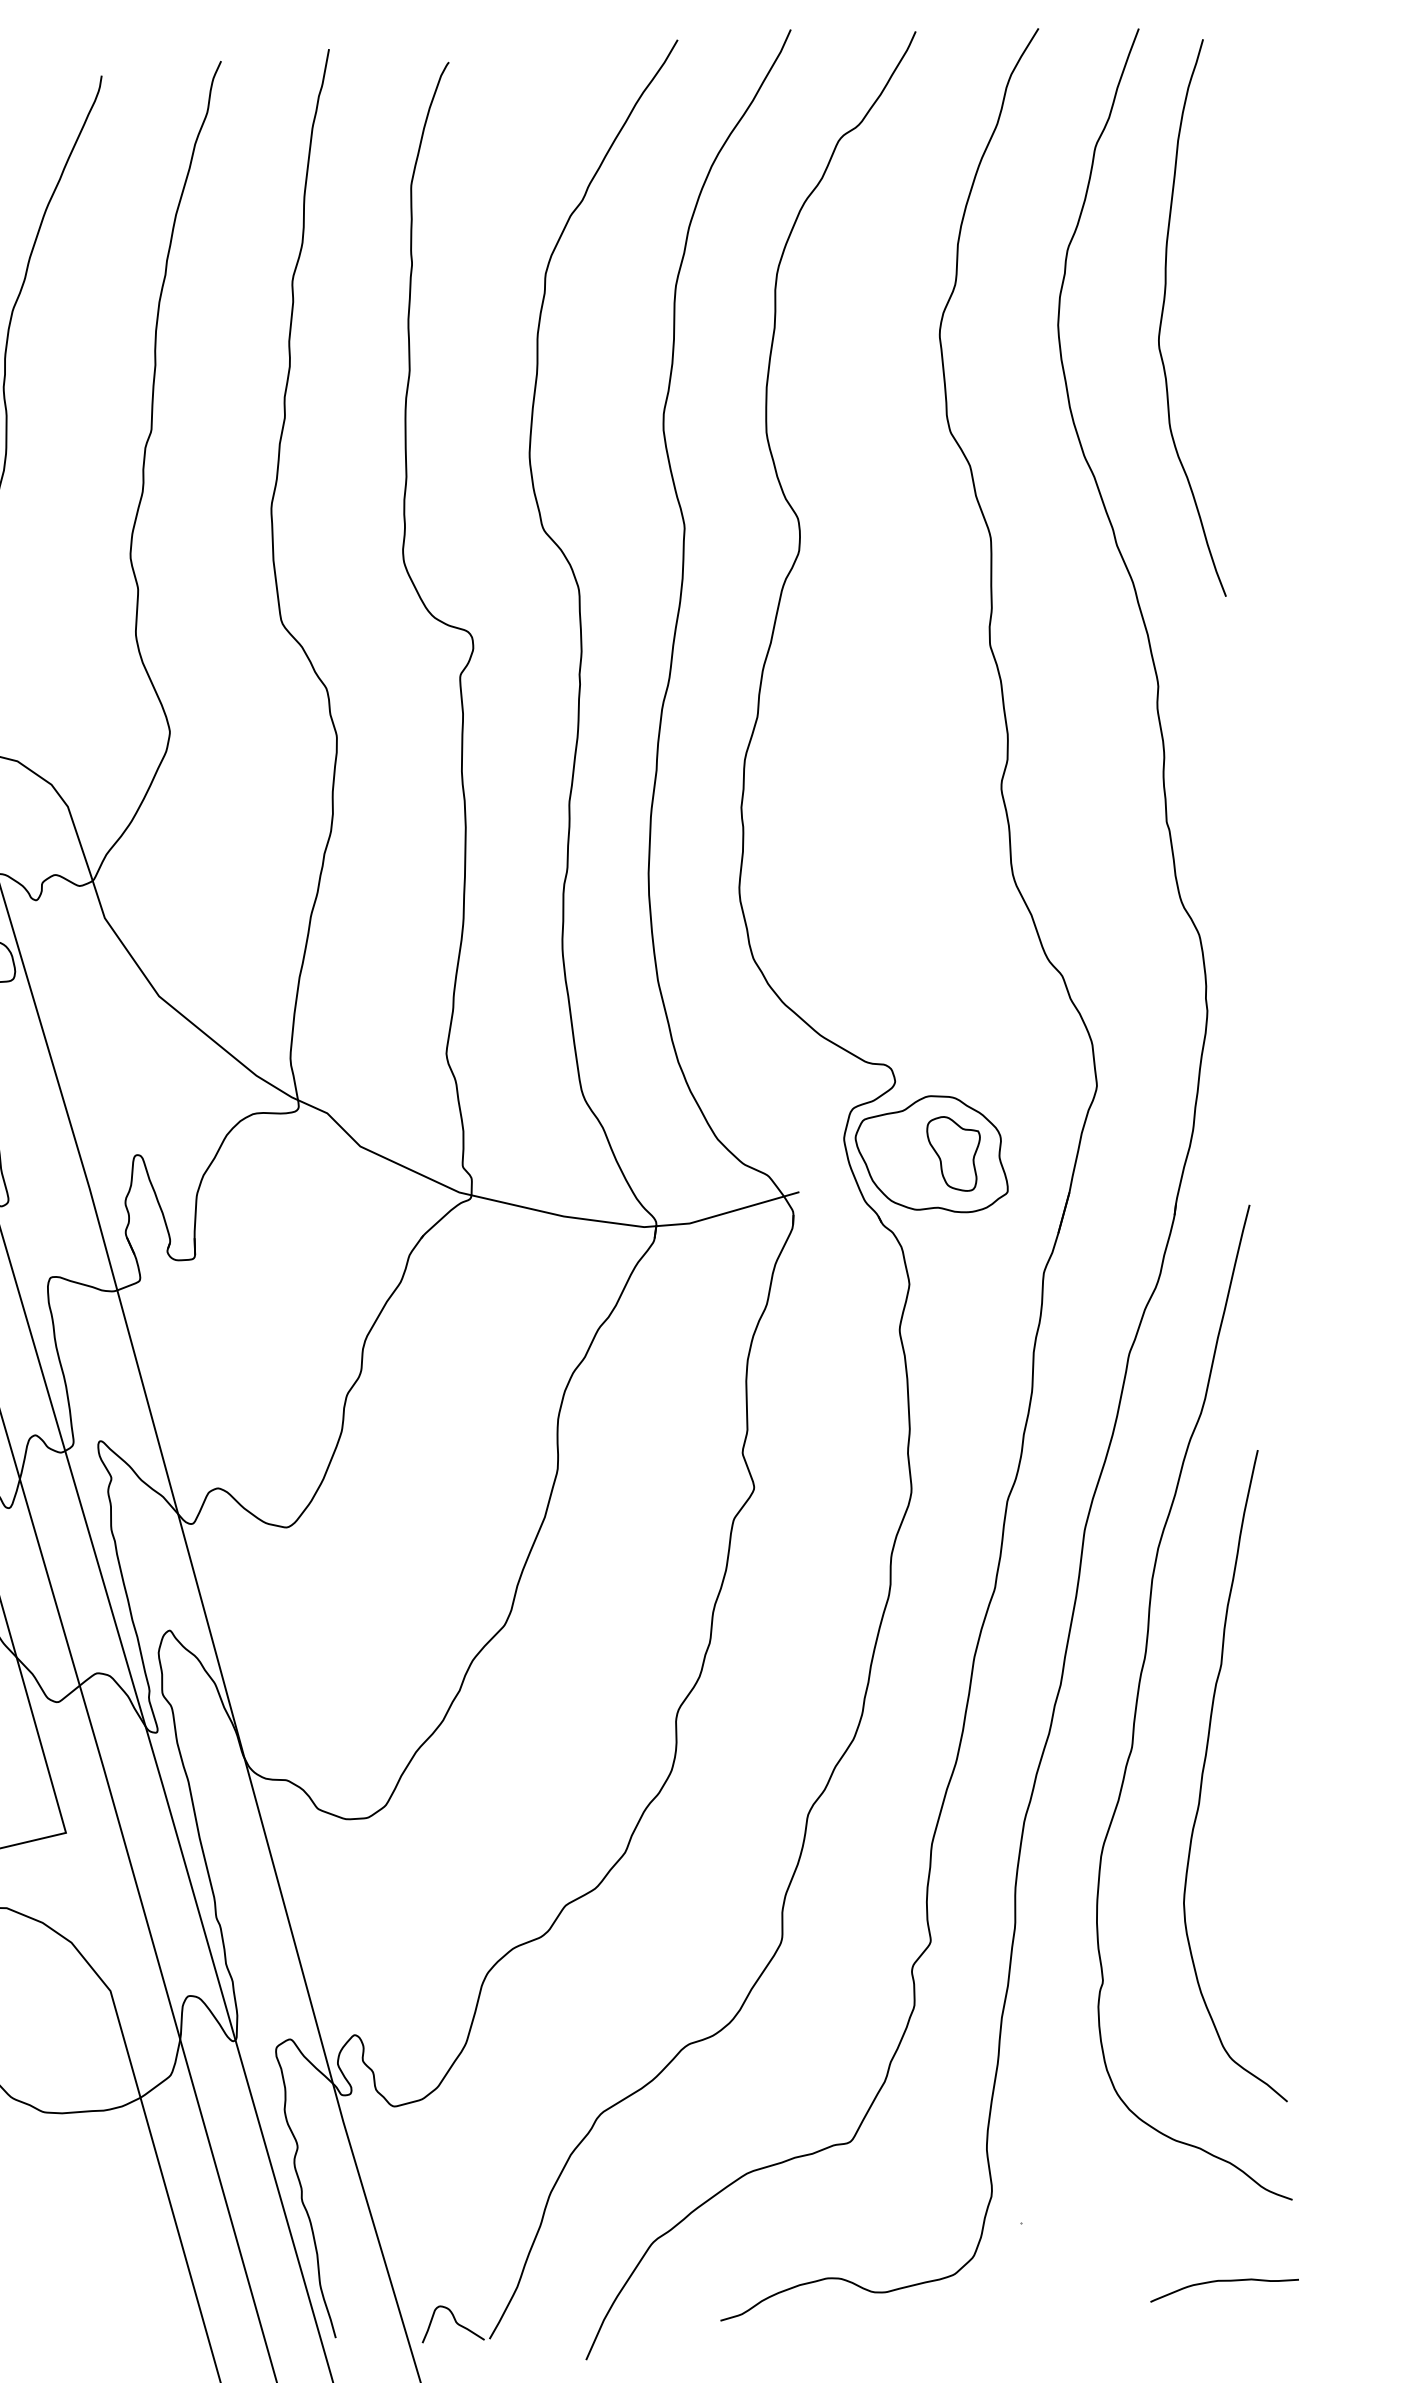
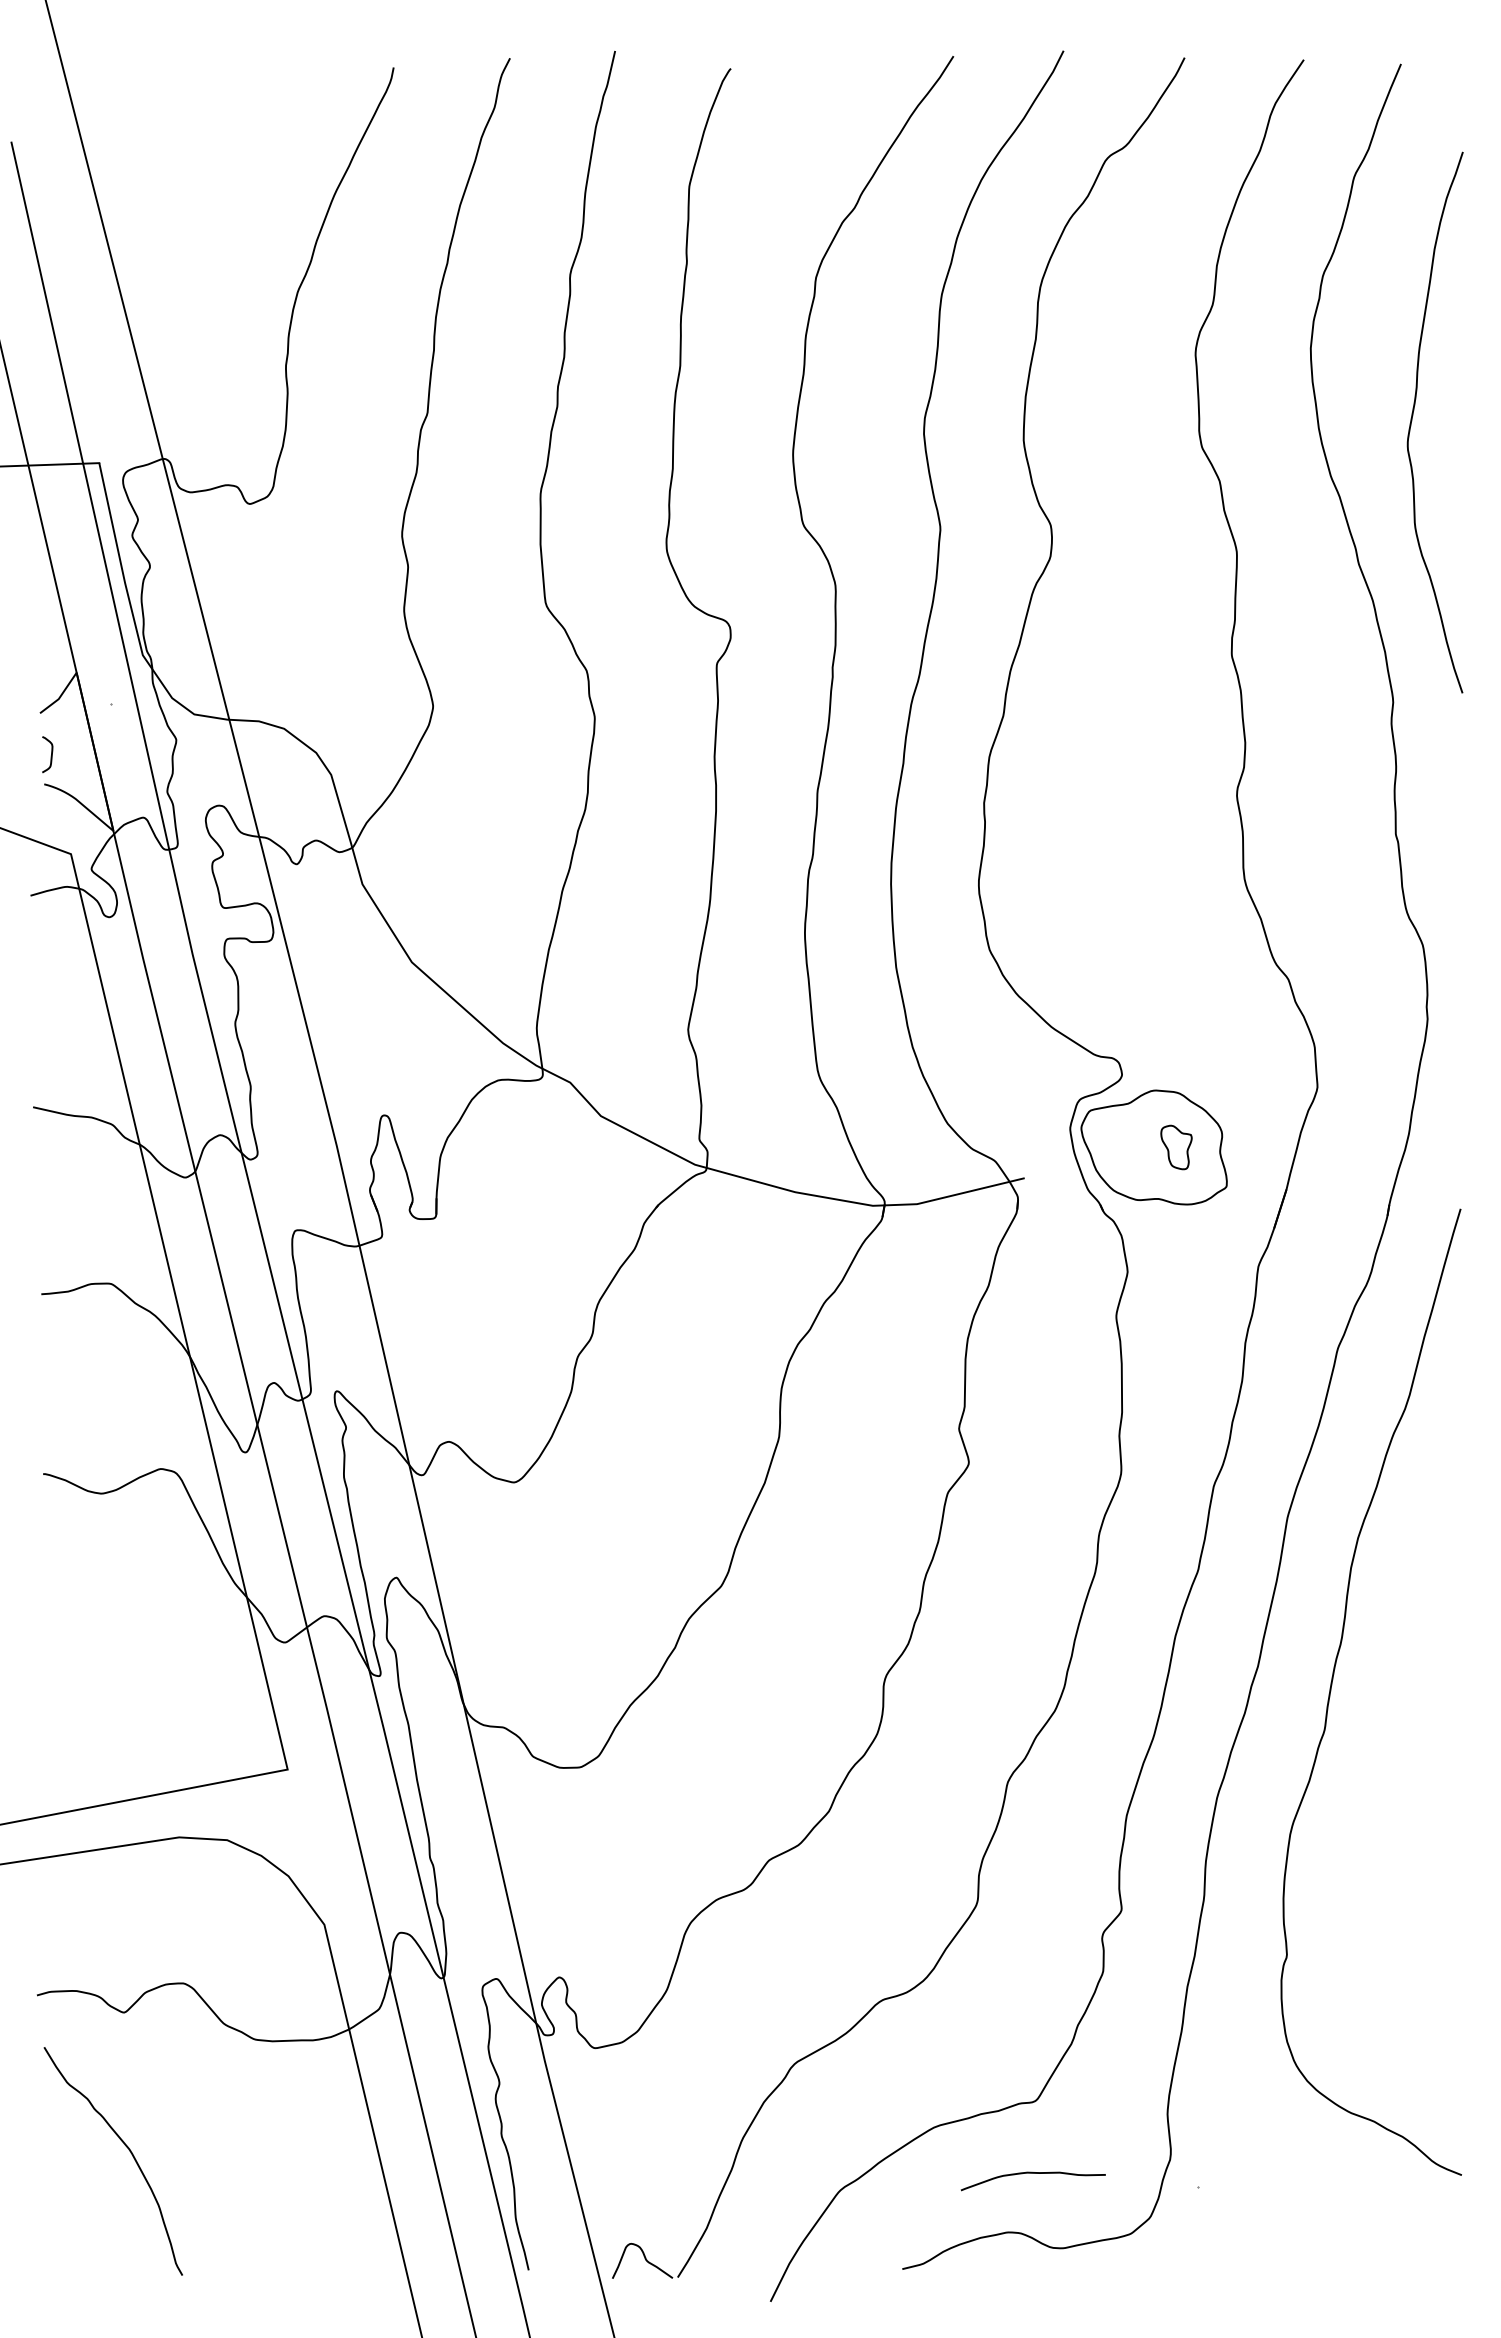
curve: (1162, 318) -> (1412, 421), moved
part: (954, 1153) -> (1176, 1147), size x0.6
curve: (1203, 1777) -> (1392, 1762), removed
curve: (1223, 2281) -> (1032, 2173), moved

